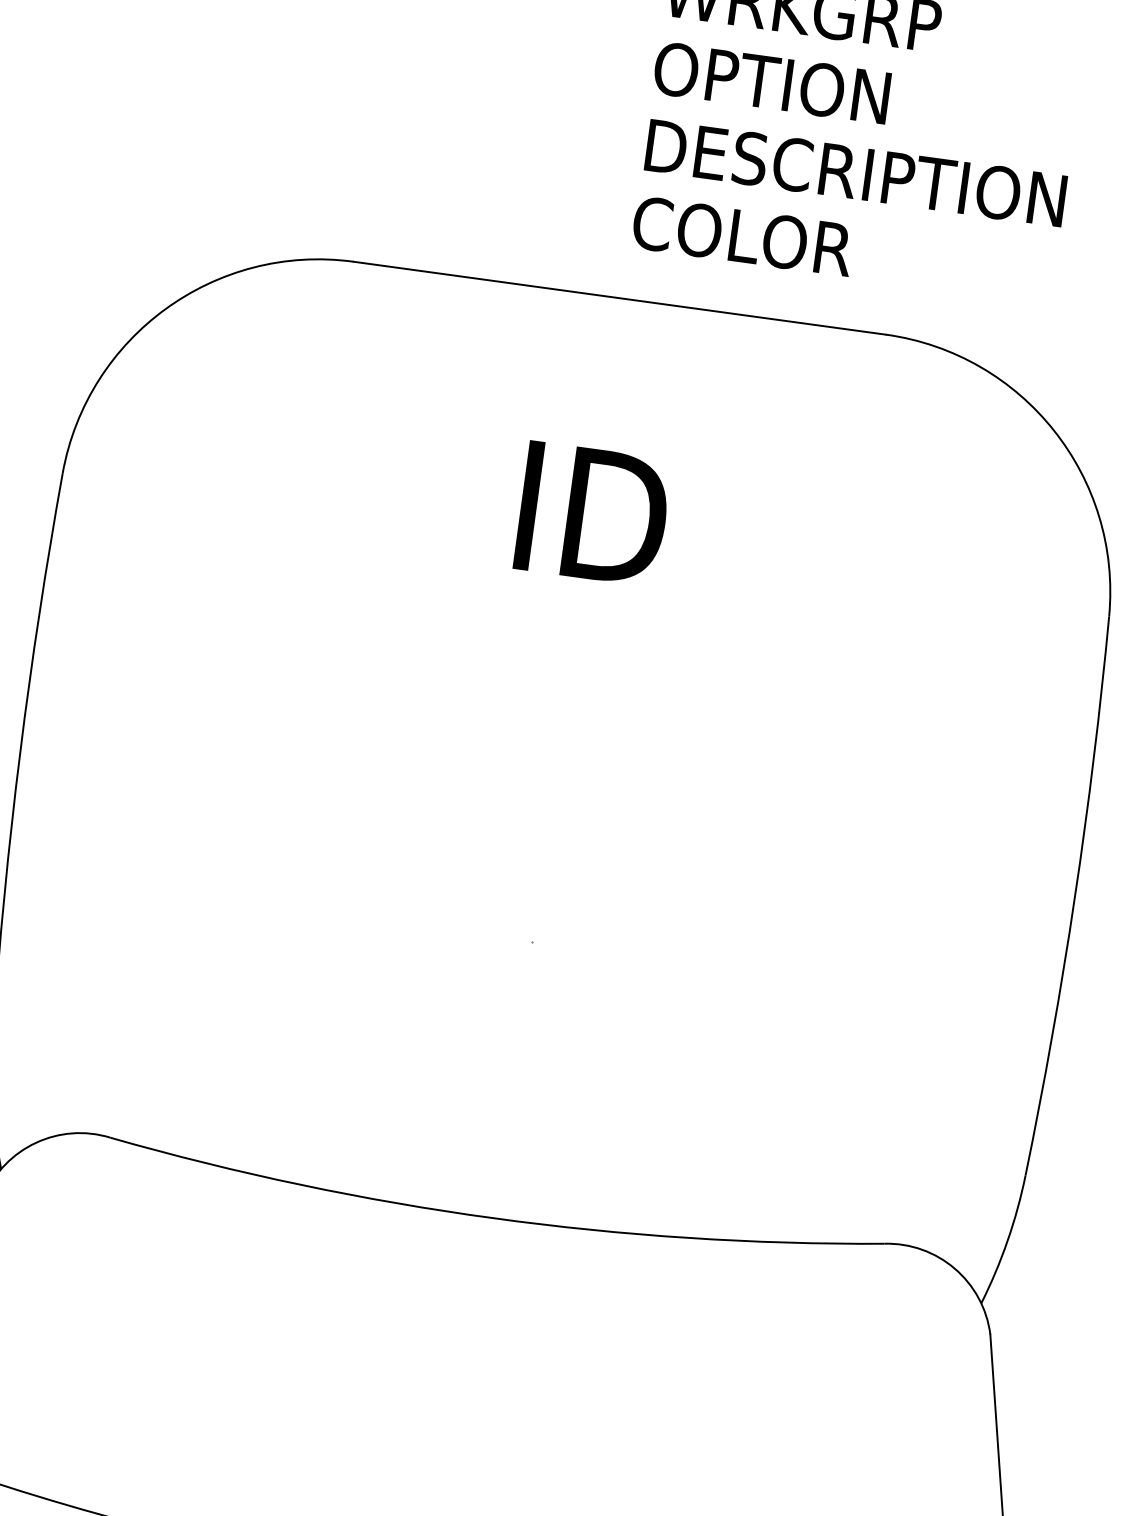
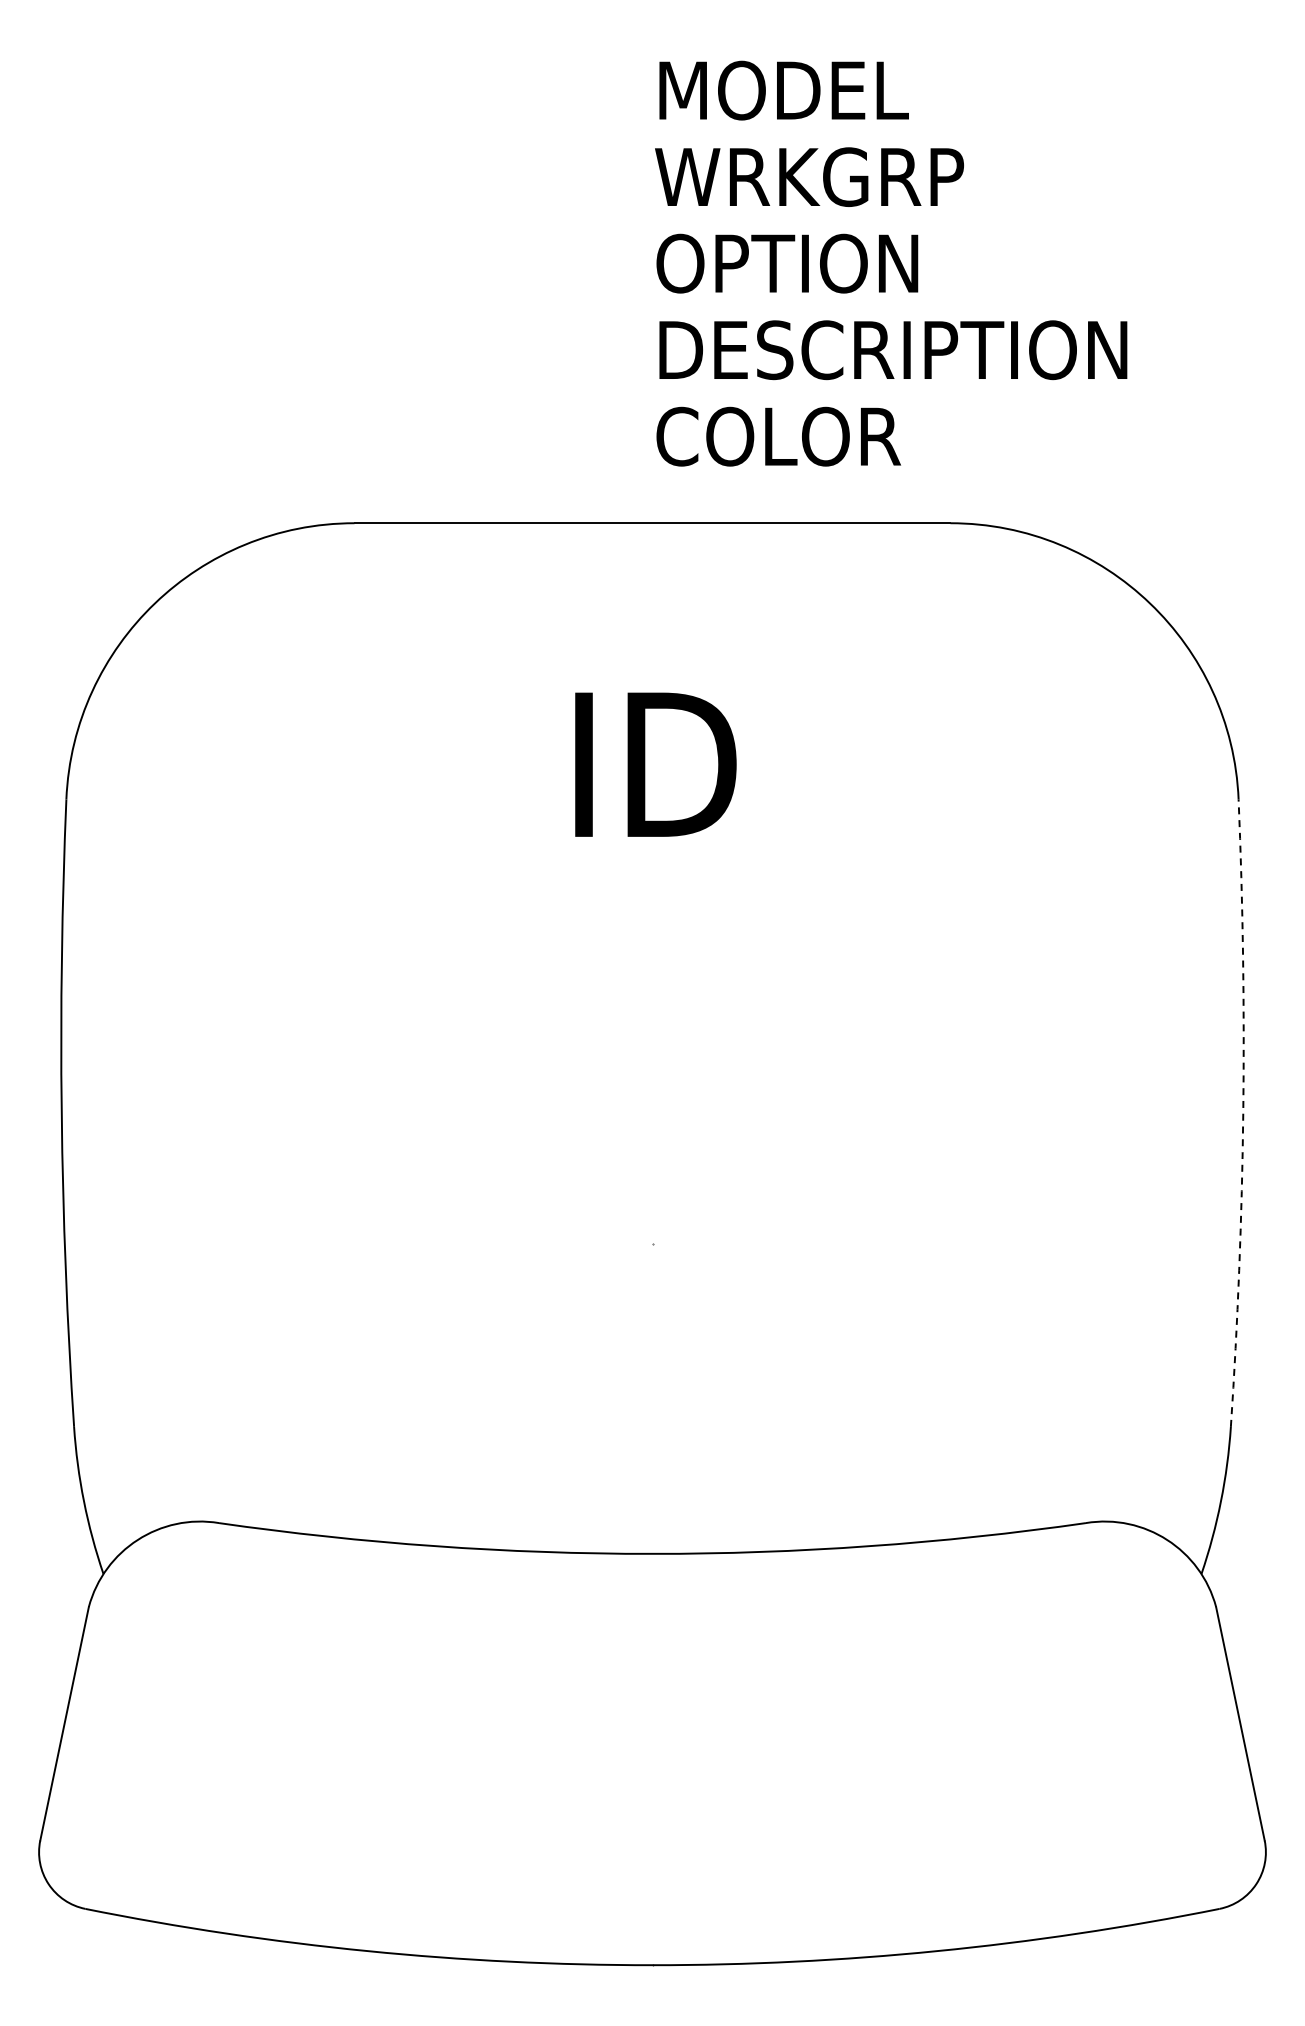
arc: (1075, 897) -> (1243, 1113), solid -> dashed

